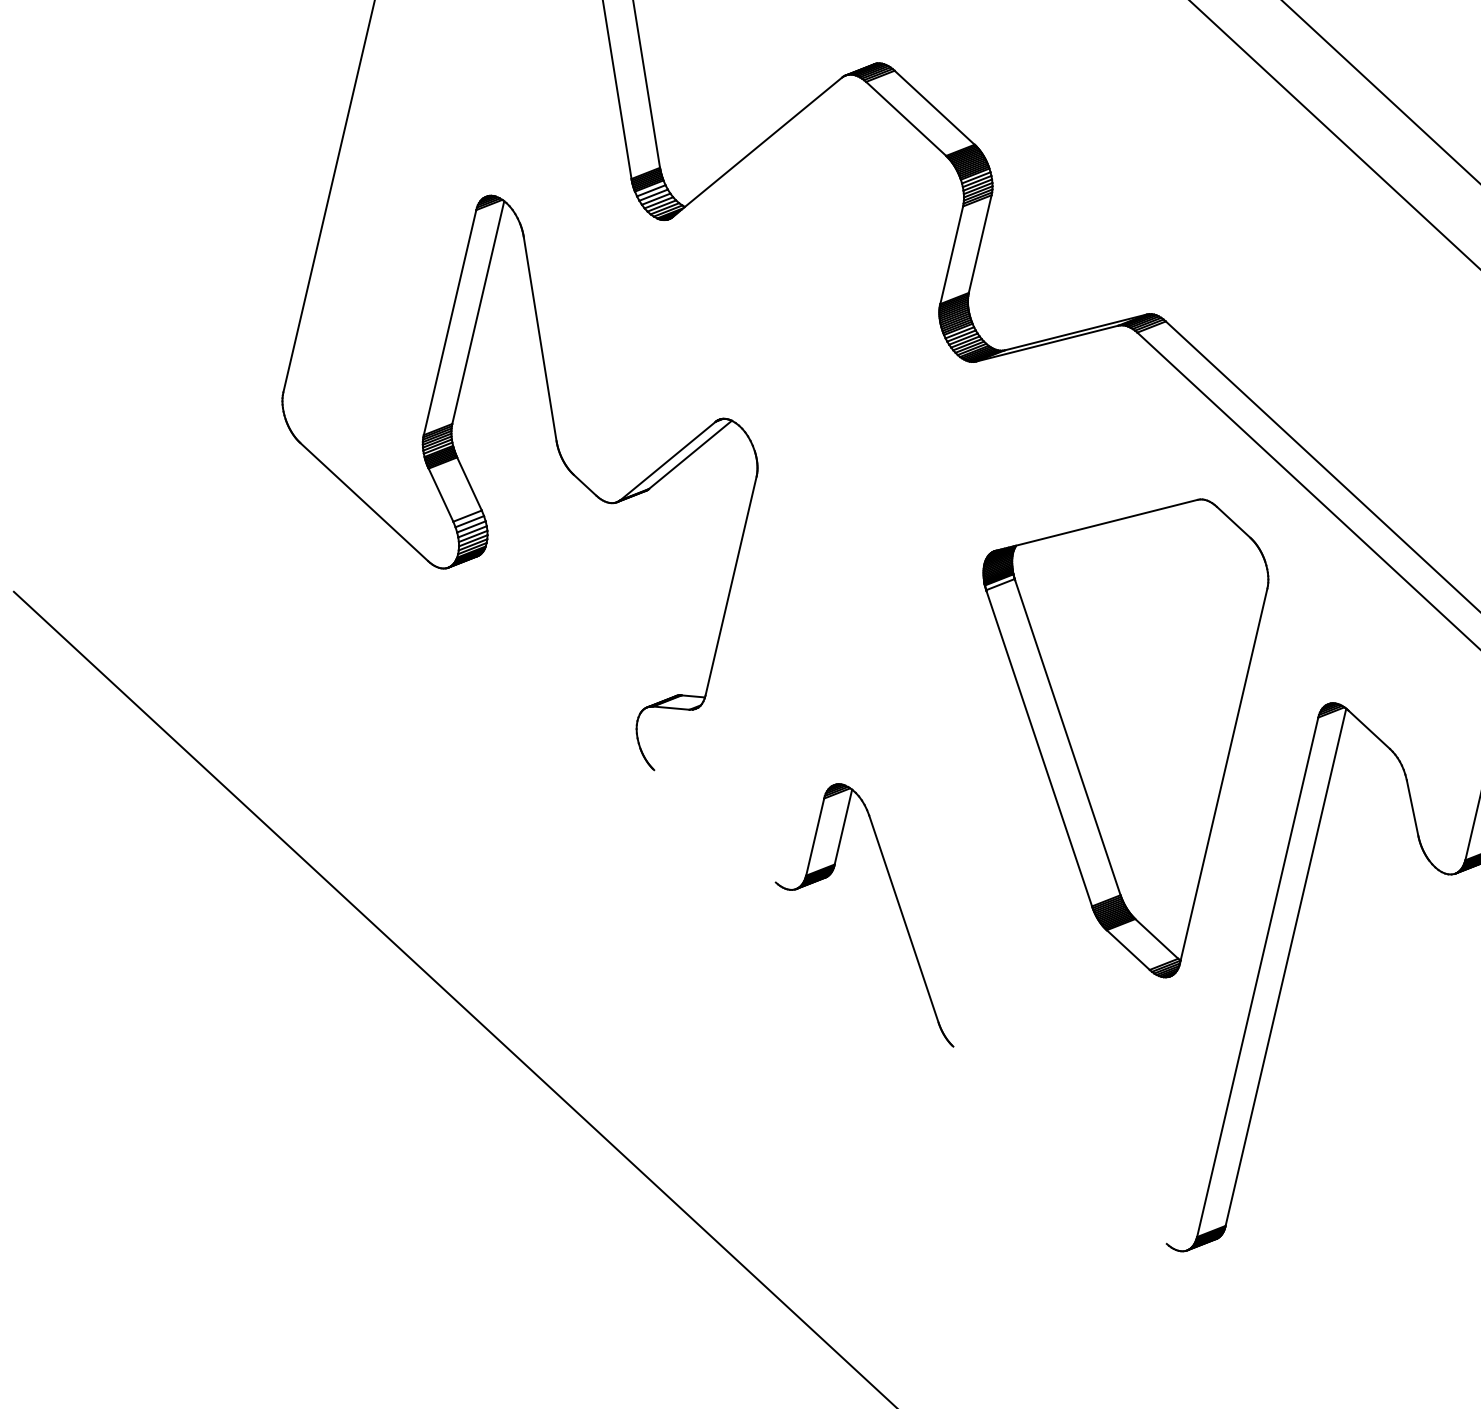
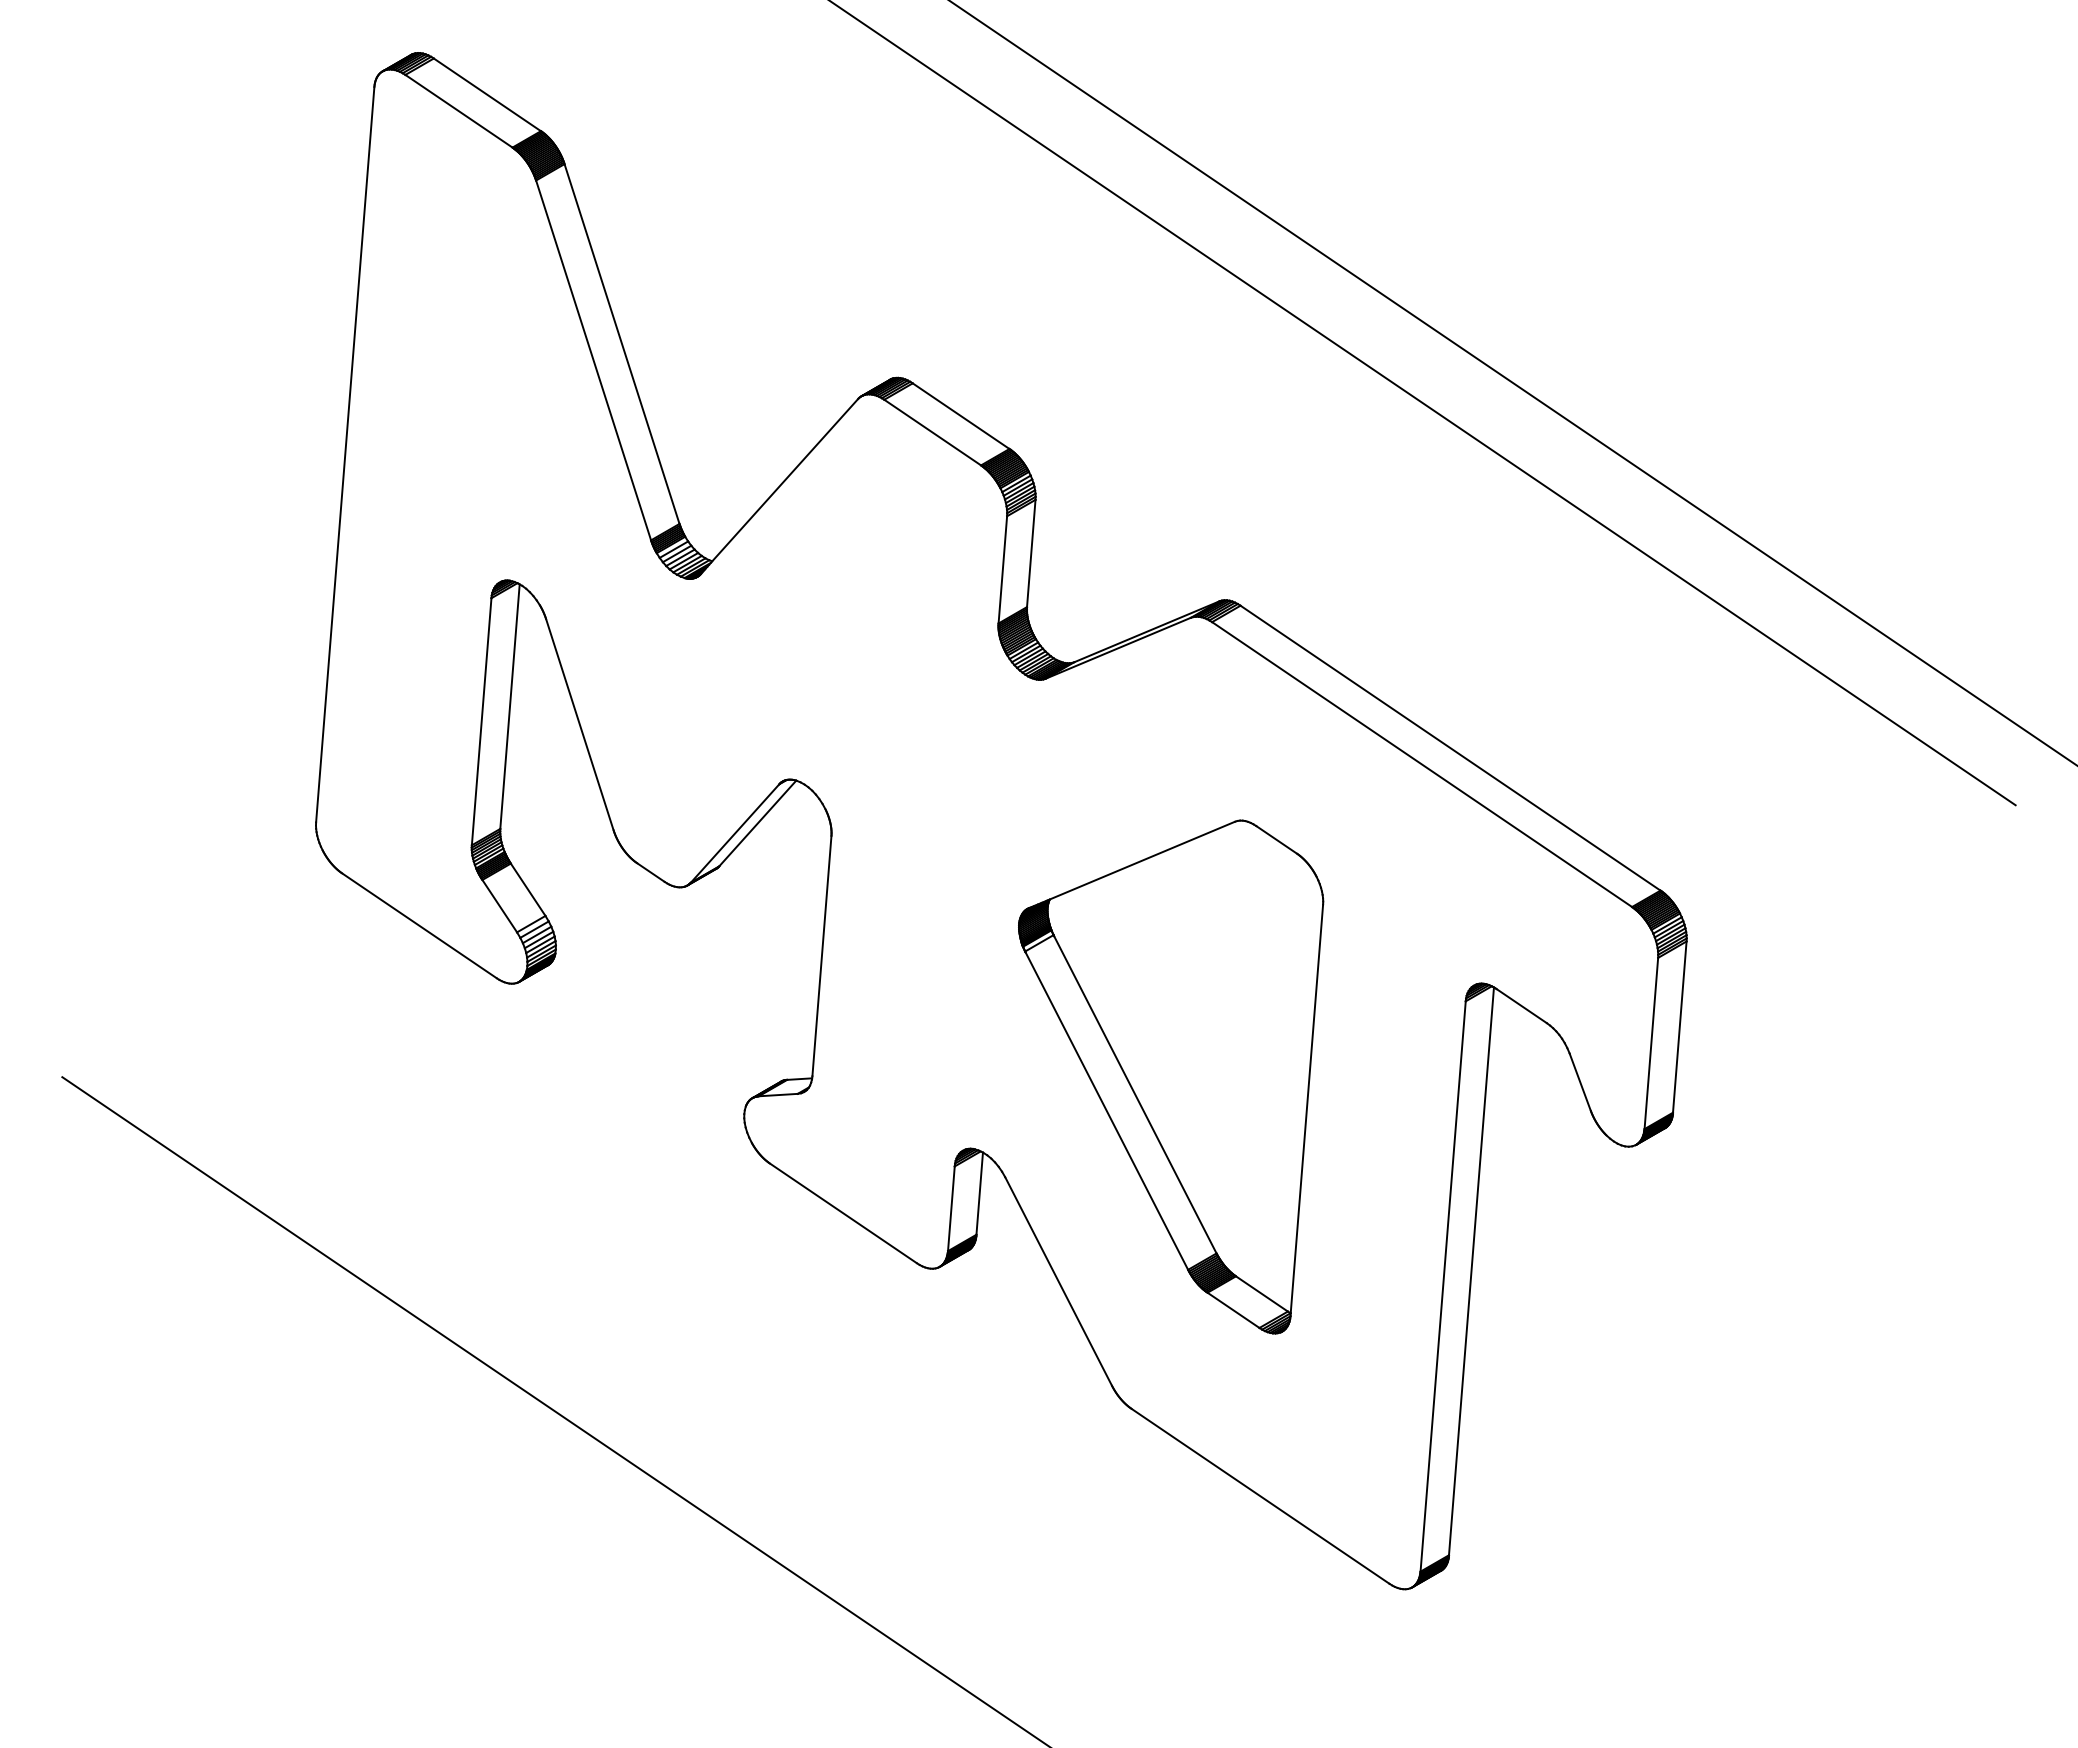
part: (1103, 725) -> (1171, 1076), moved
line: (715, 826) -> (843, 1213), added
line: (1060, 1144) -> (1260, 1495), added

